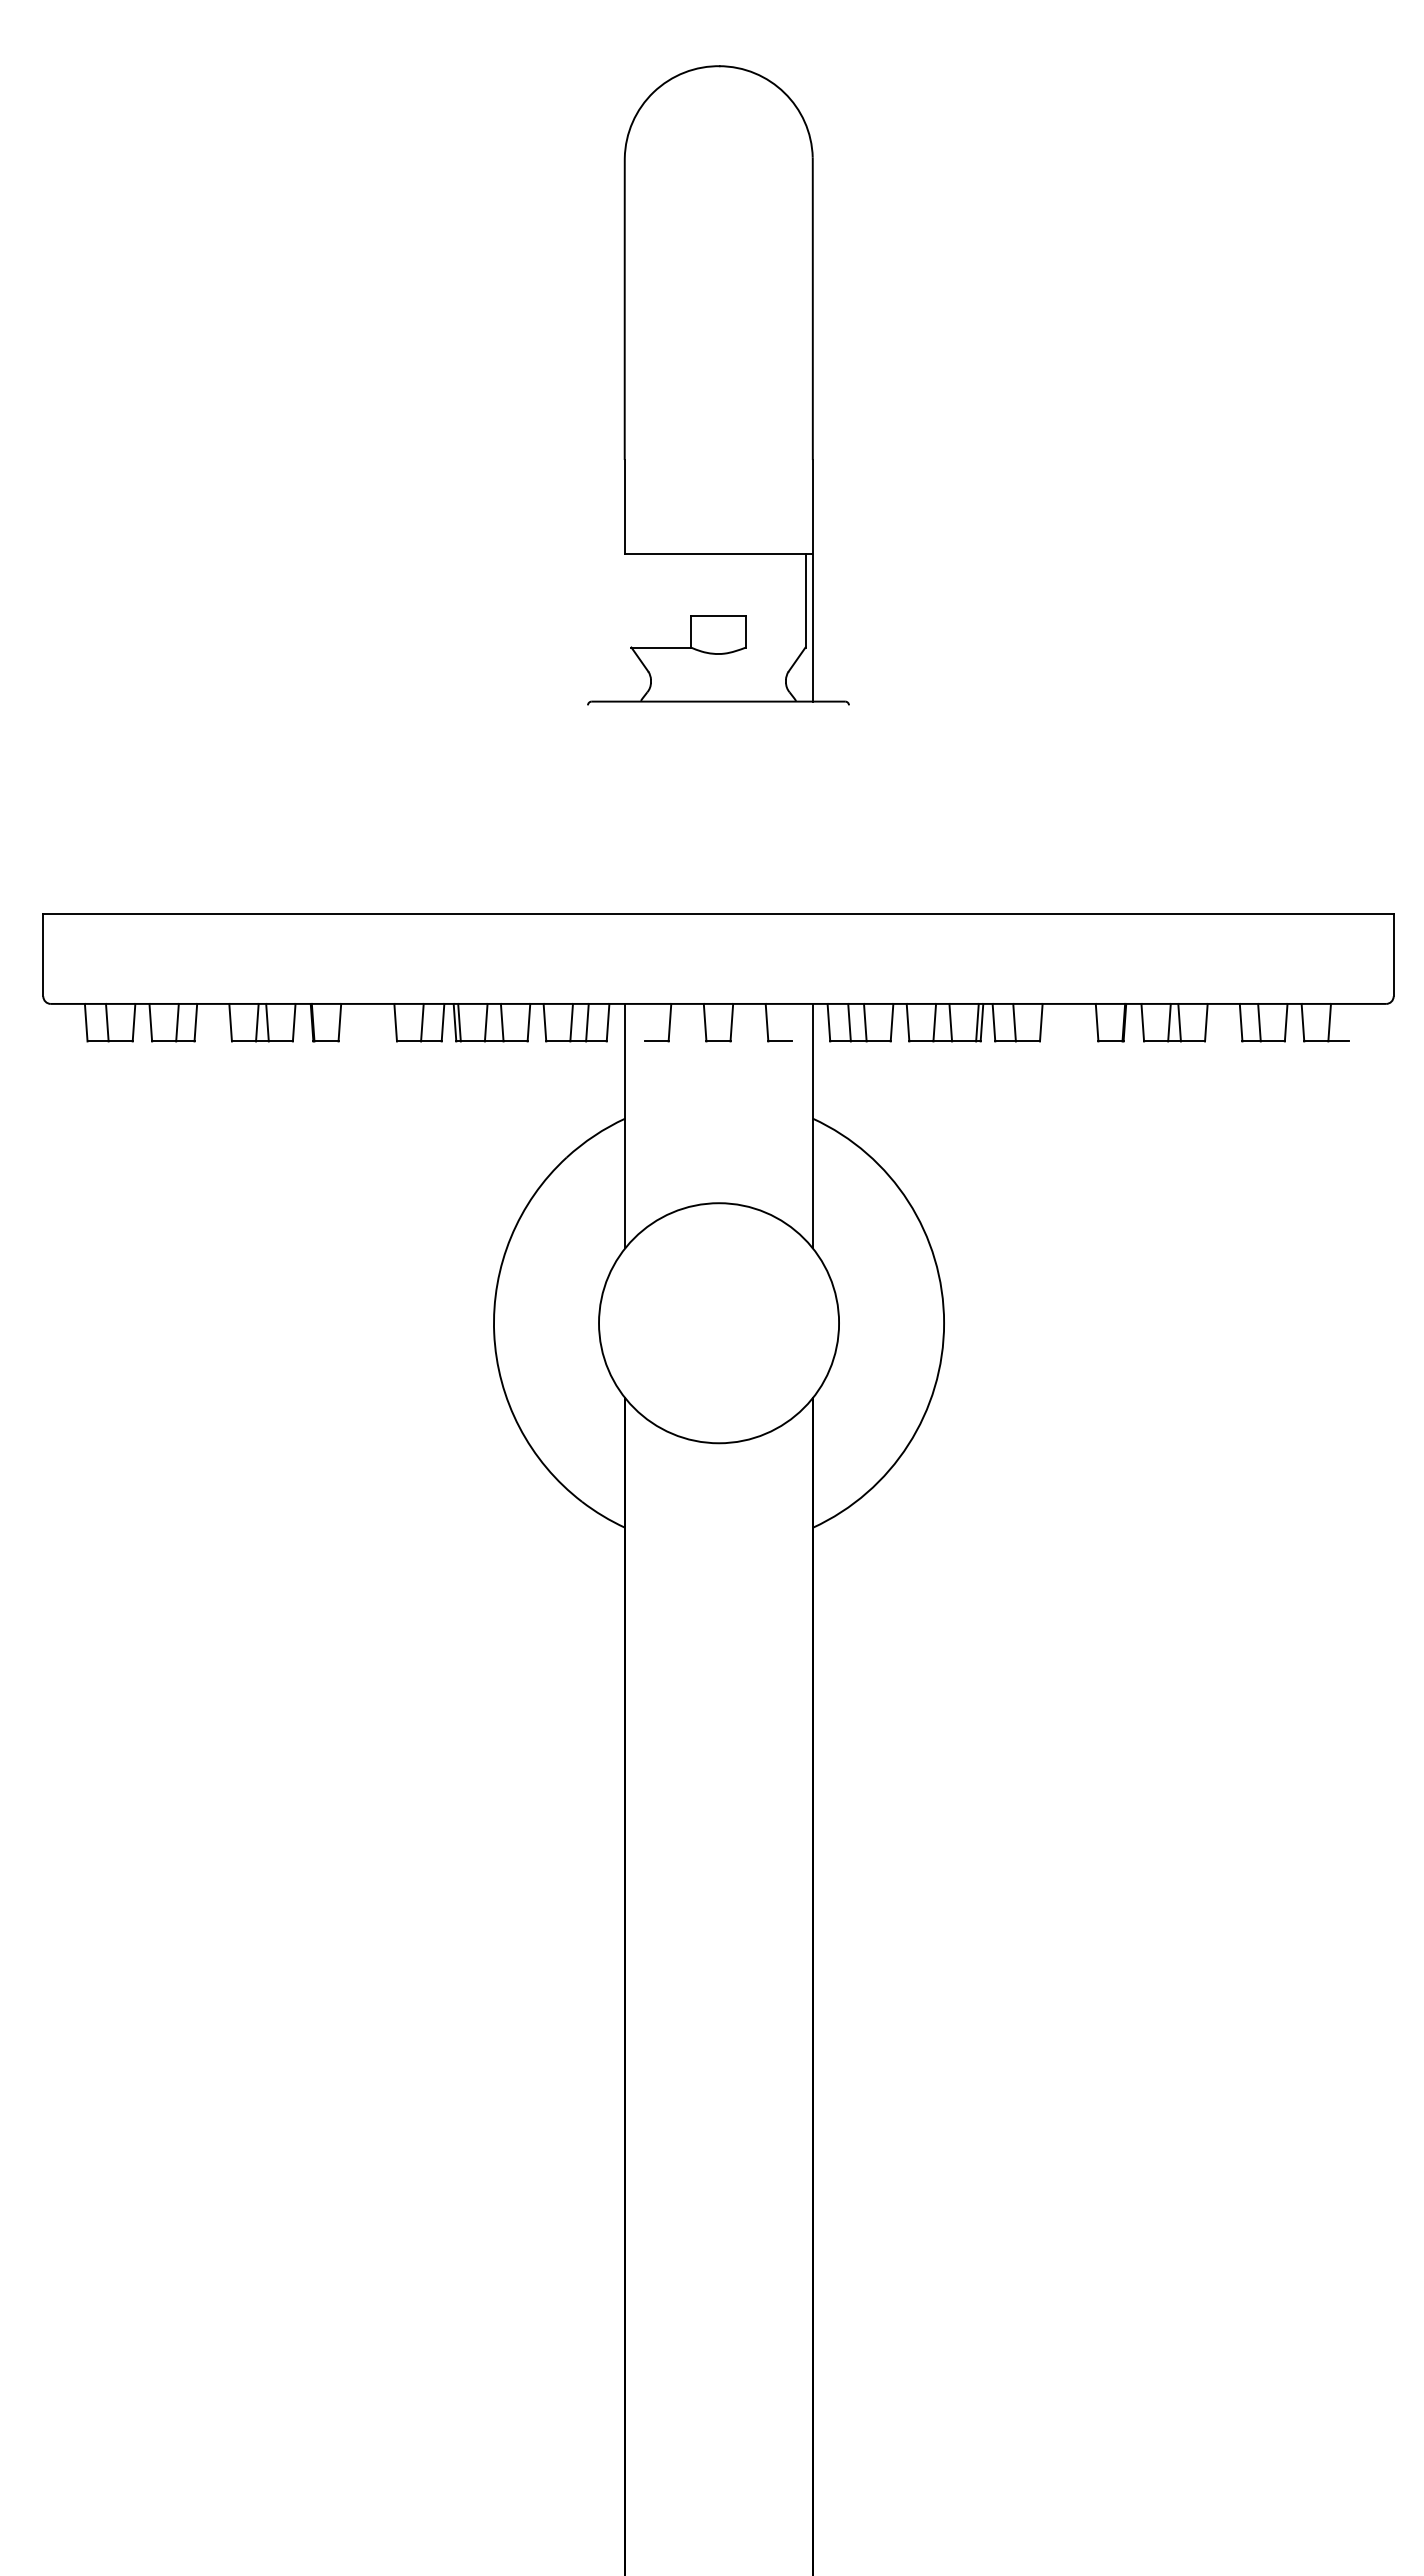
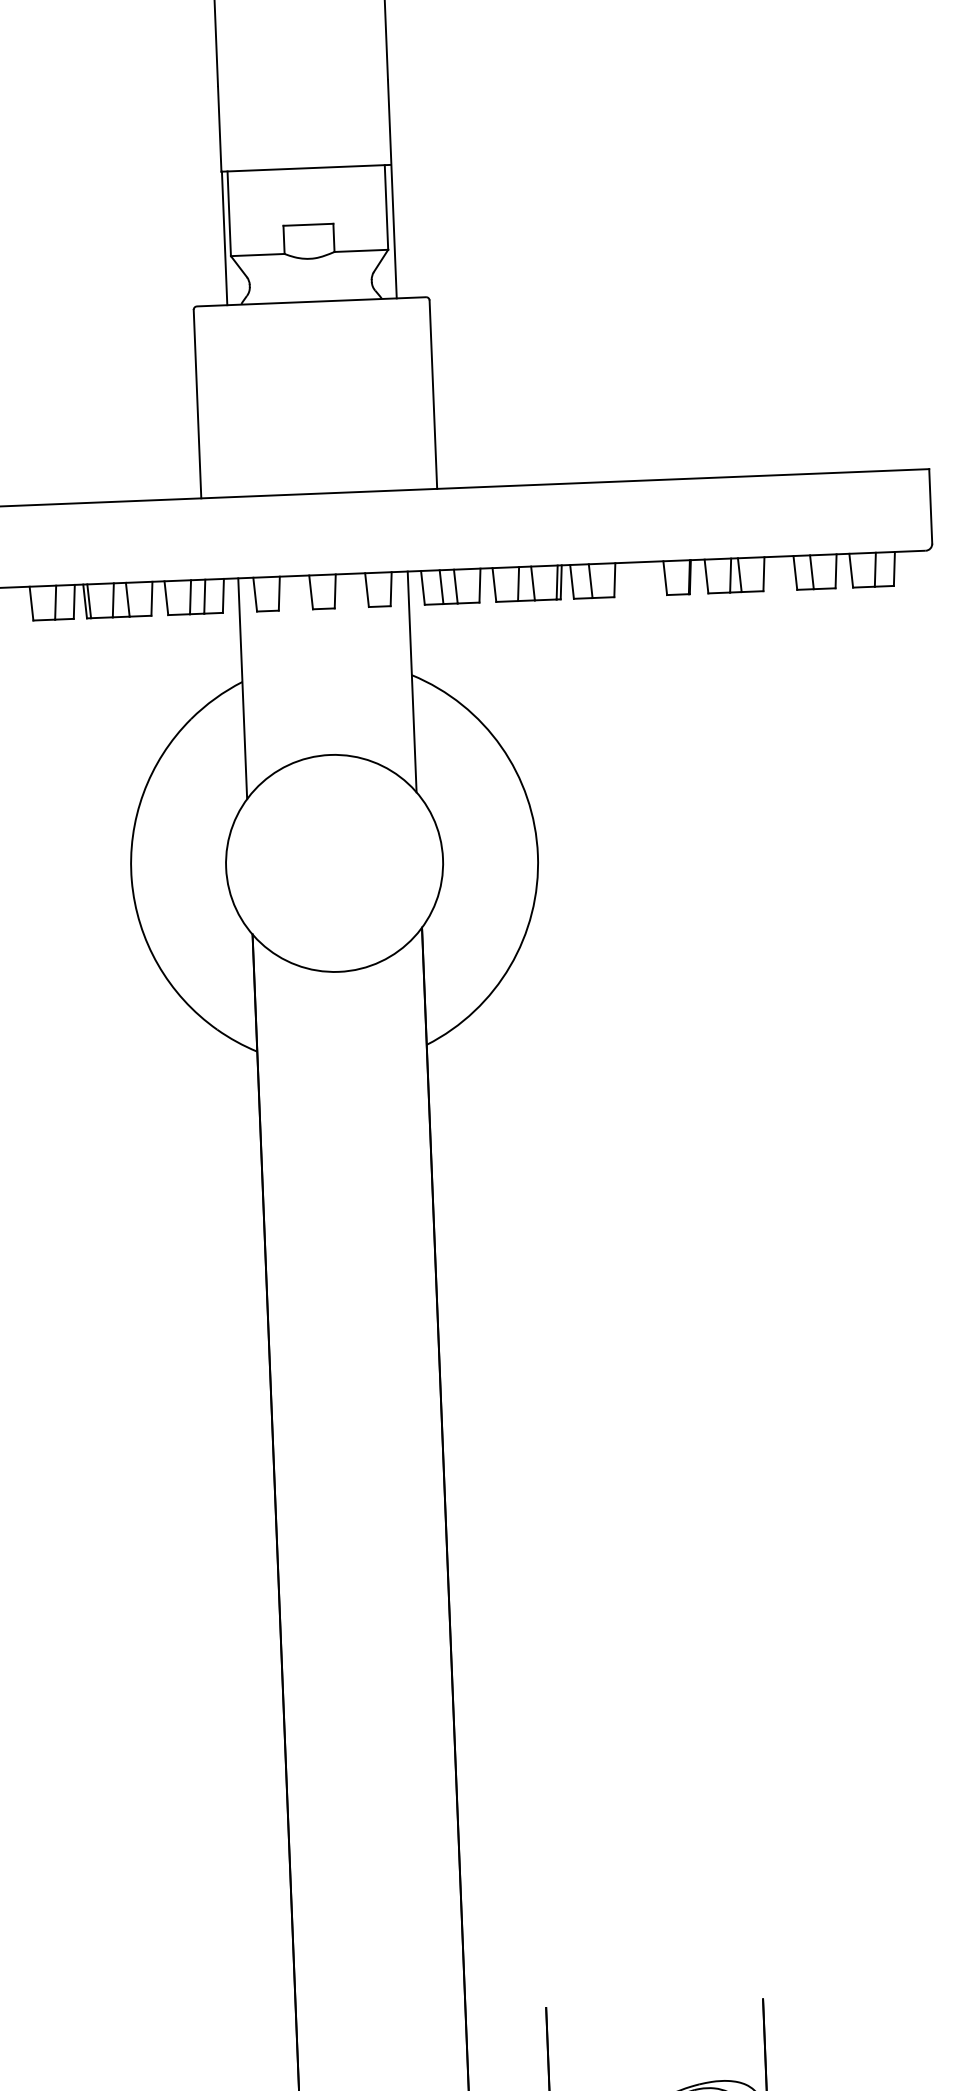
line: (631, 600) -> (229, 213), added
line: (625, 627) -> (224, 238), added
line: (775, 647) -> (361, 250), added
line: (587, 809) -> (197, 404), added
line: (849, 809) -> (433, 394), added
line: (642, 1022) -> (254, 594), added
line: (793, 1022) -> (390, 589), added
line: (1350, 1022) -> (894, 568), added

